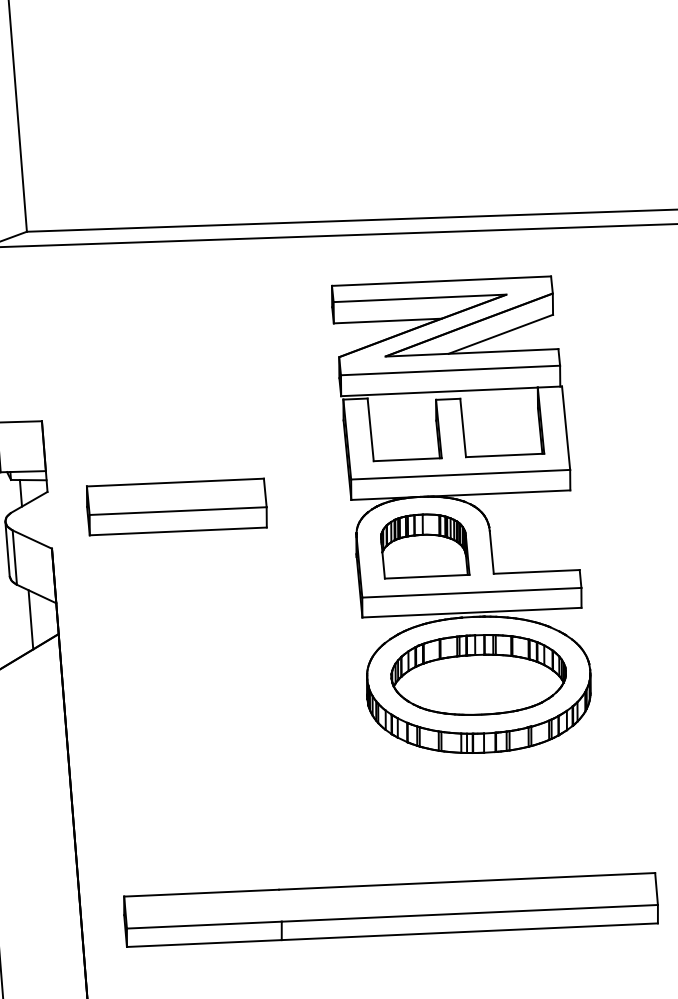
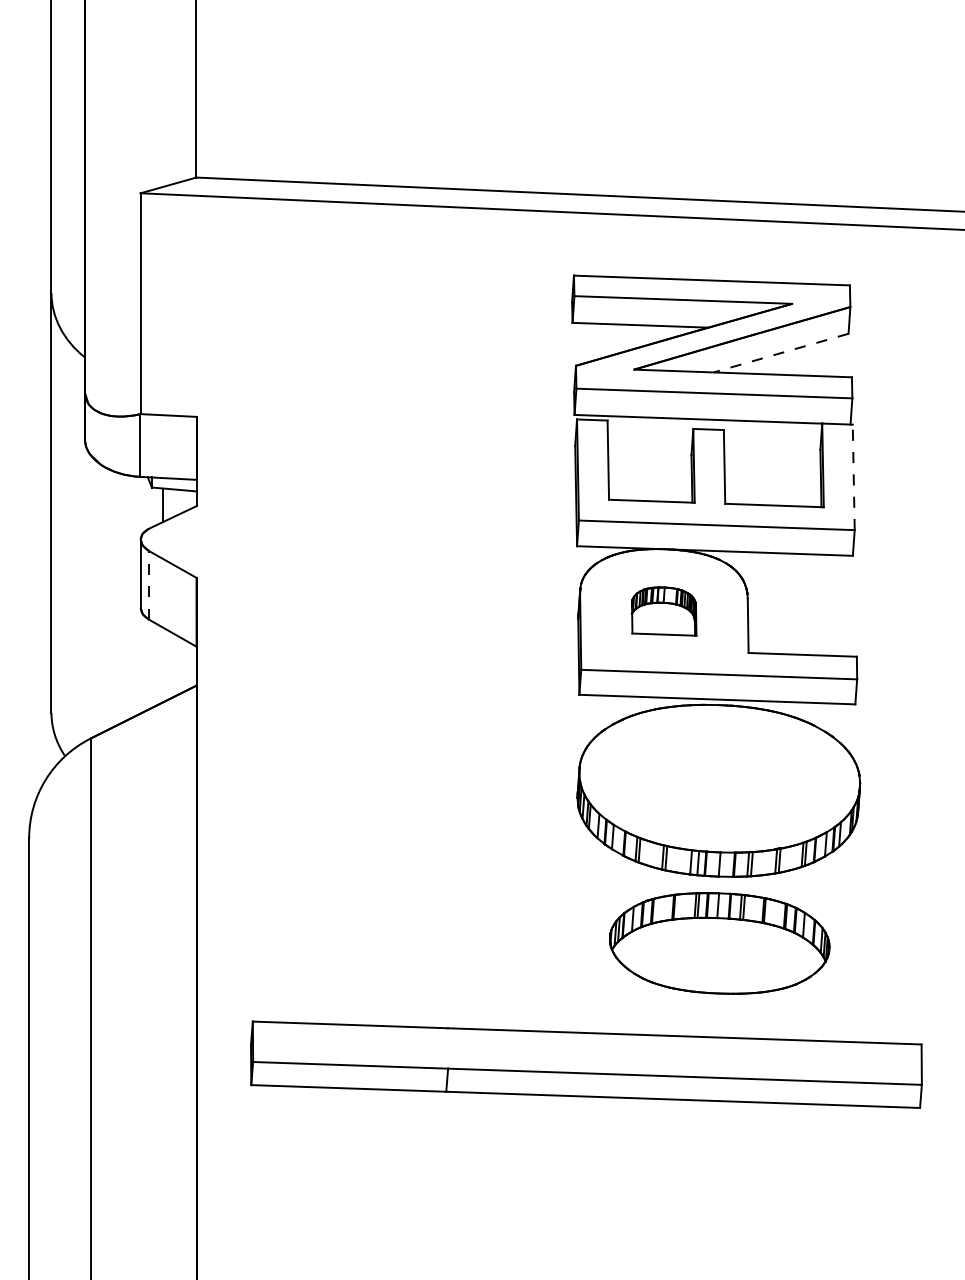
line: (500, 334) -> (780, 353), solid -> dashed
line: (565, 428) -> (853, 477), solid -> dashed
part: (176, 506) -> (357, 537), removed
part: (423, 546) -> (663, 611), size x0.6
line: (15, 556) -> (149, 584), solid -> dashed
line: (31, 619) -> (163, 664), removed
part: (478, 675) -> (719, 943), moved

